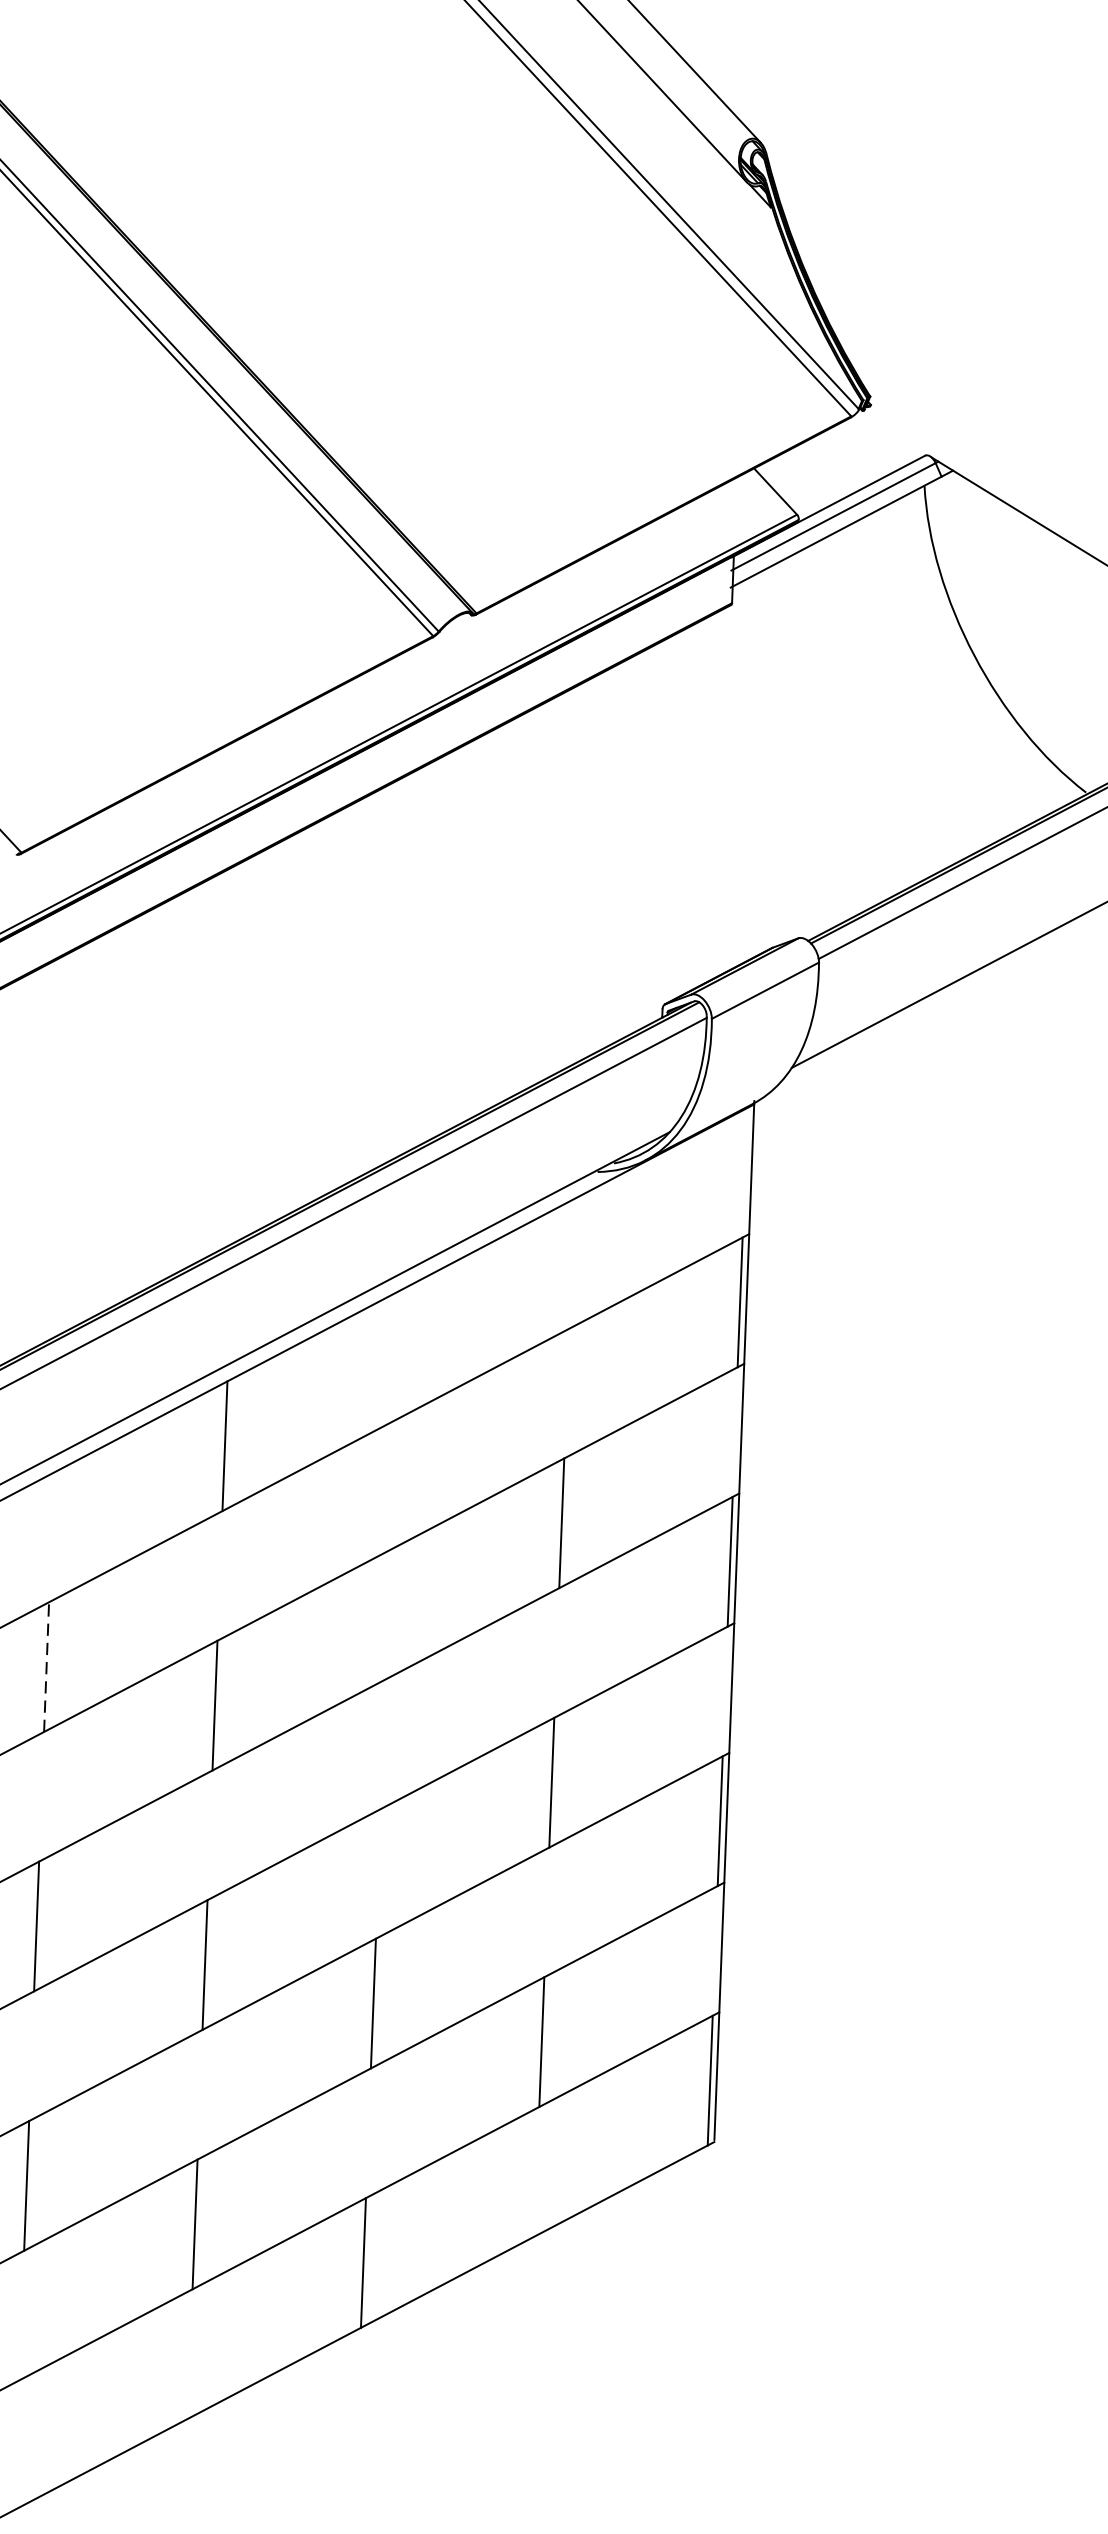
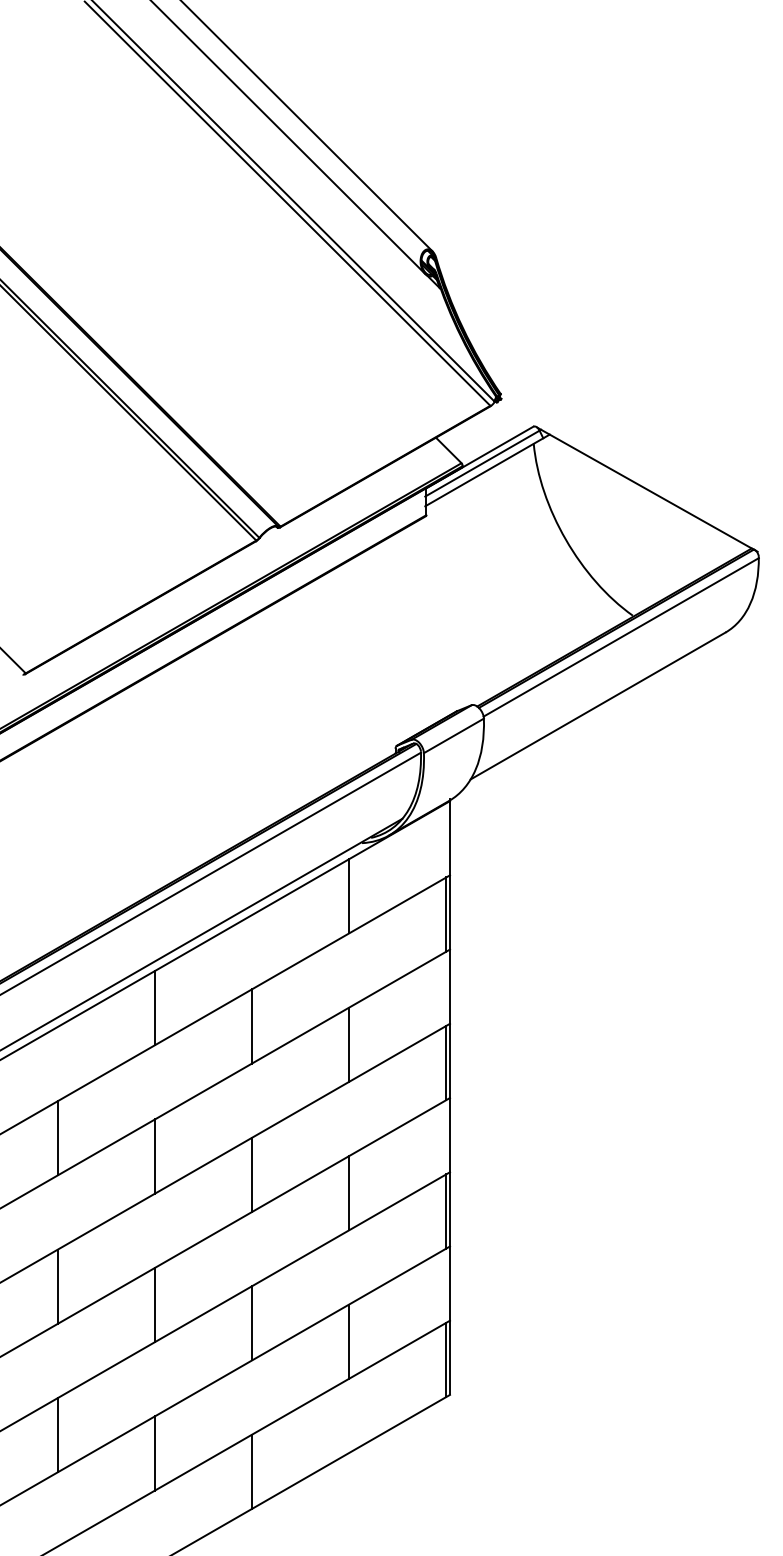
line: (572, 1264) -> (349, 896), added
line: (393, 1484) -> (252, 1026), added
line: (47, 1665) -> (58, 1137), dashed -> solid
line: (384, 1743) -> (252, 1174), added

